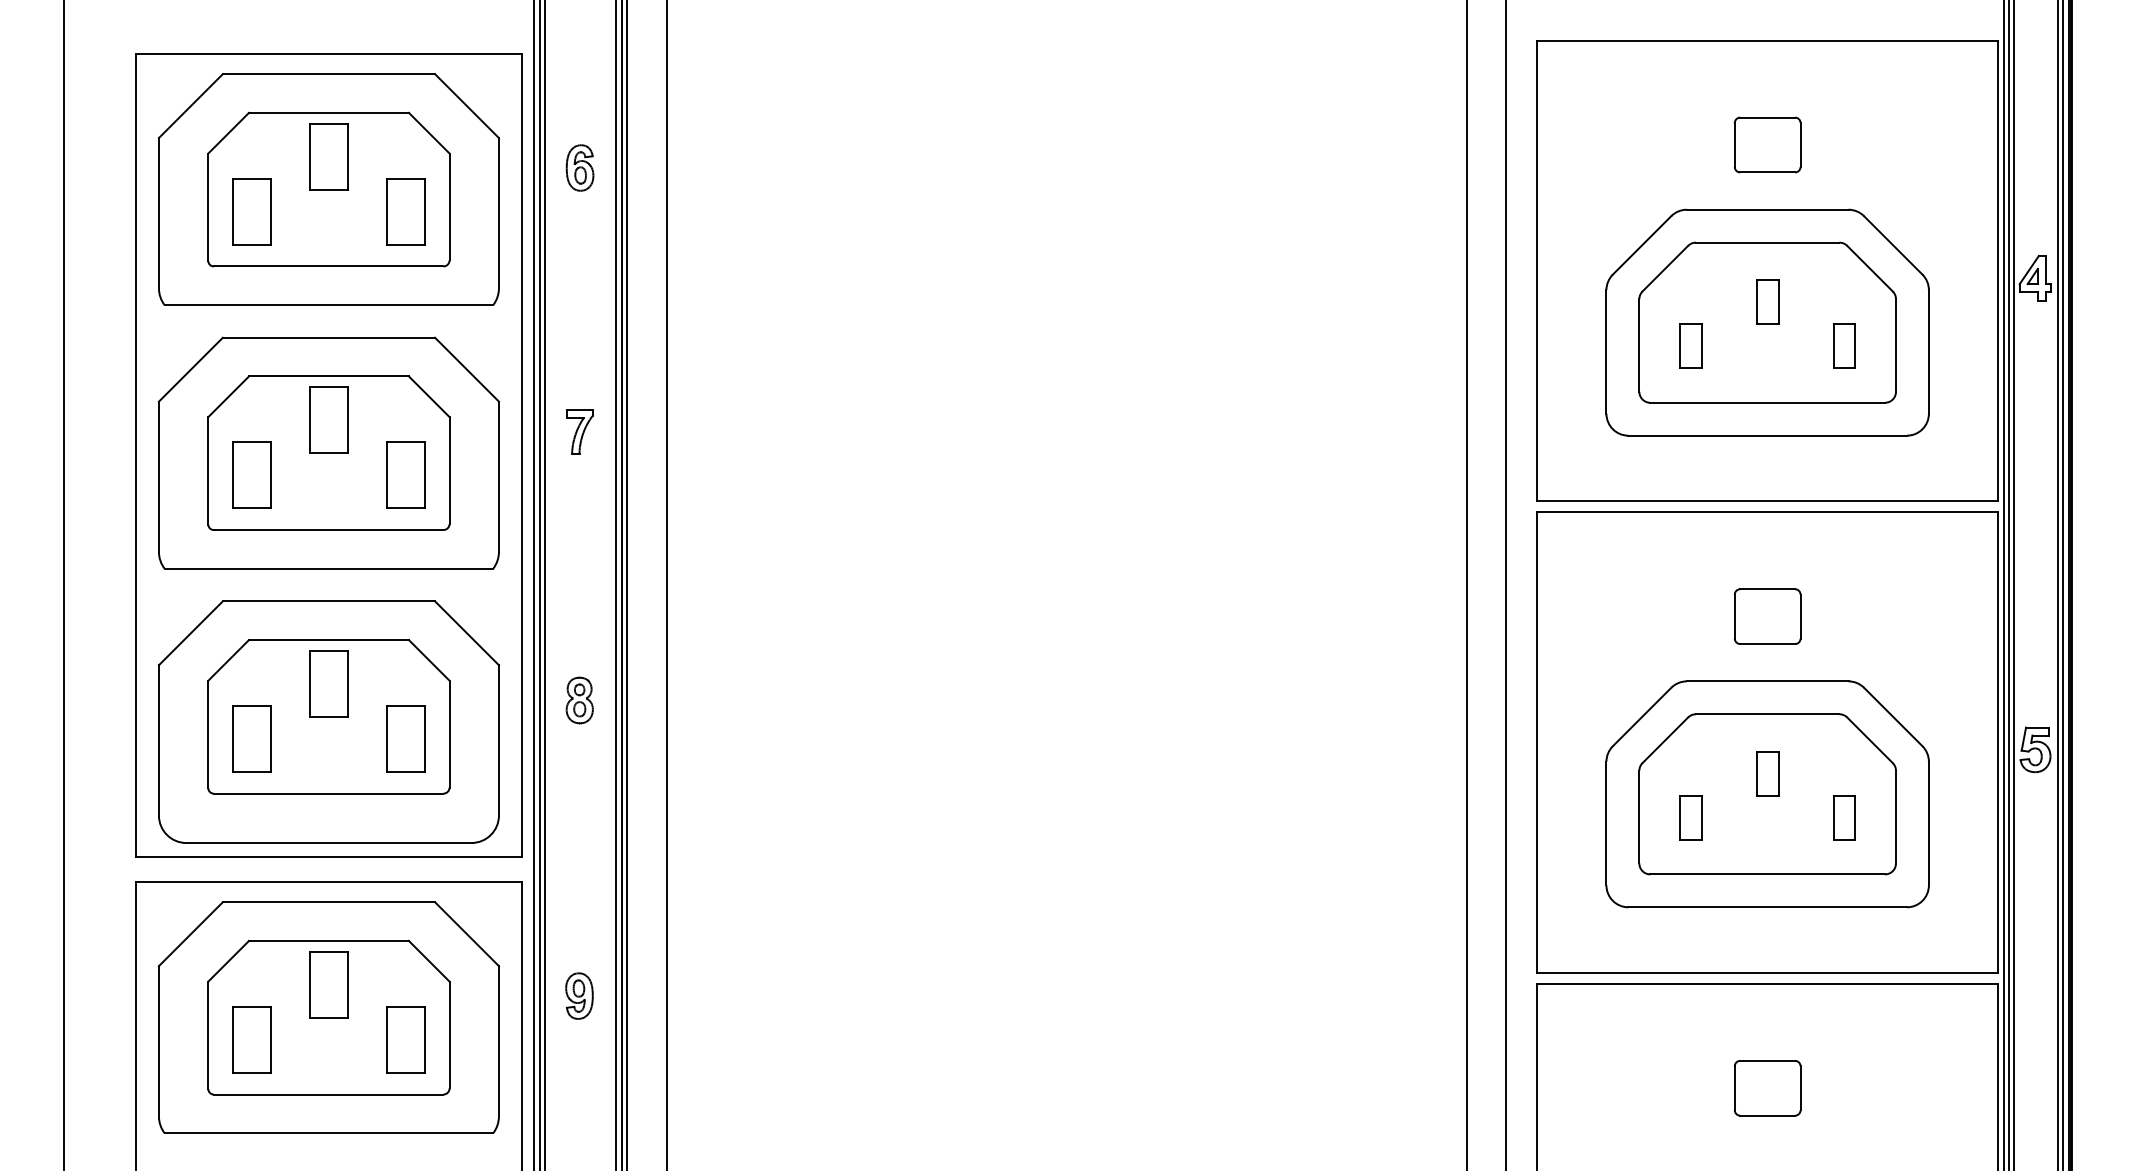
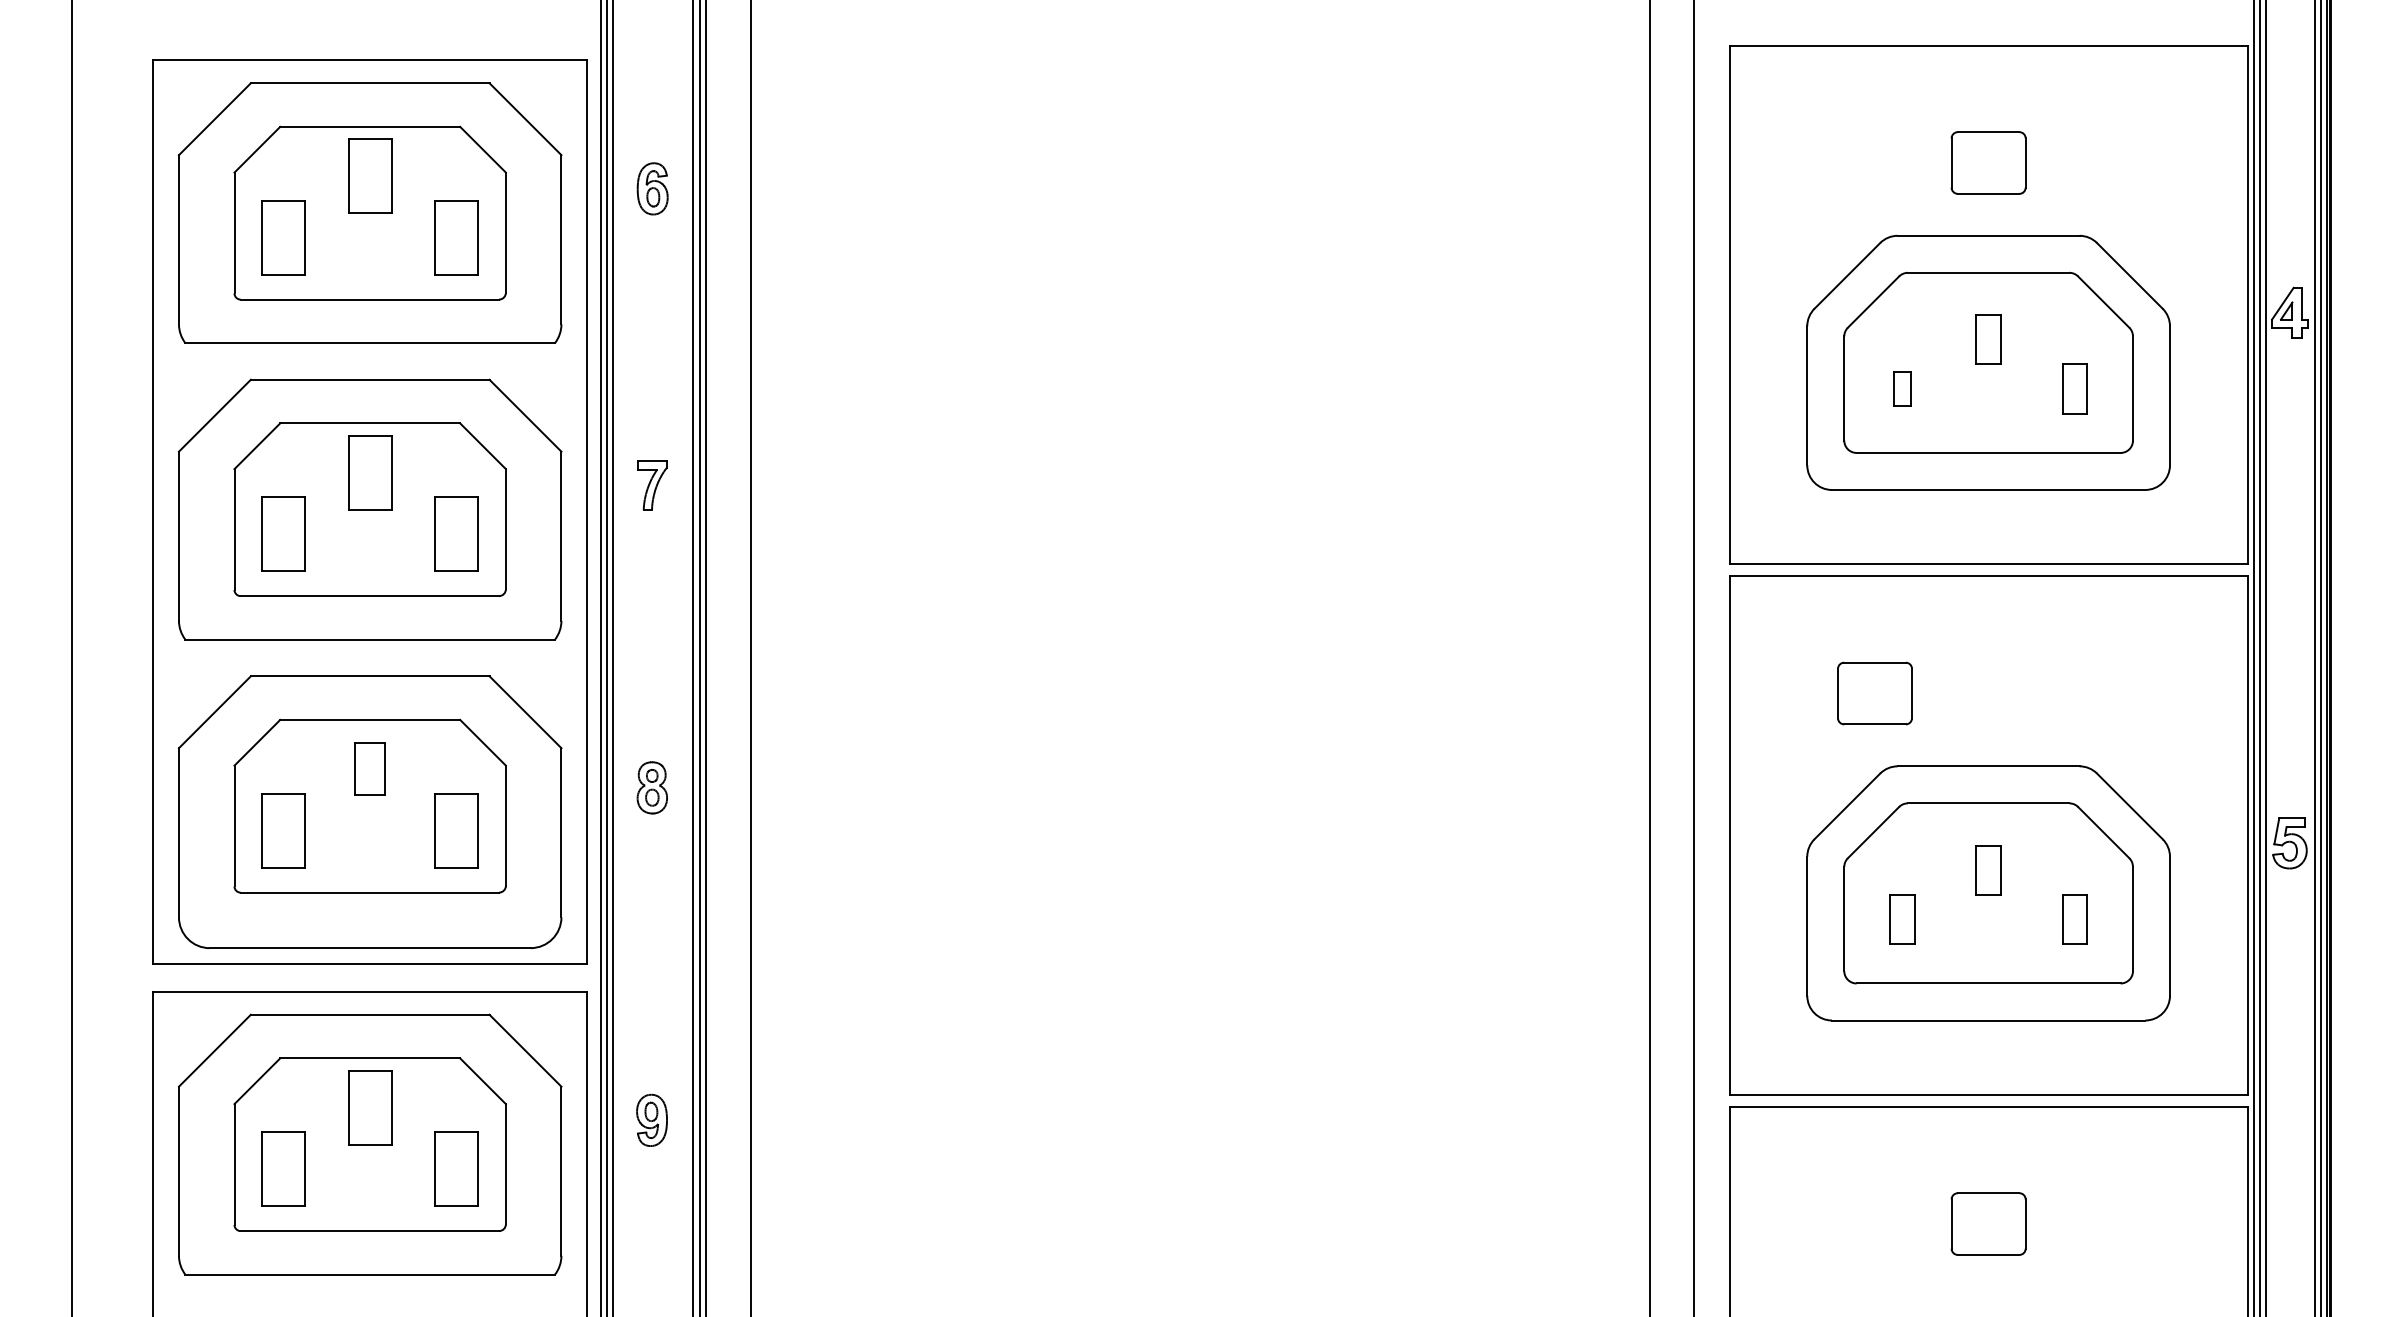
part: (1690, 345) -> (1901, 388), size x0.7
part: (1767, 616) -> (1874, 693), moved
part: (328, 683) -> (369, 768), size x0.7

